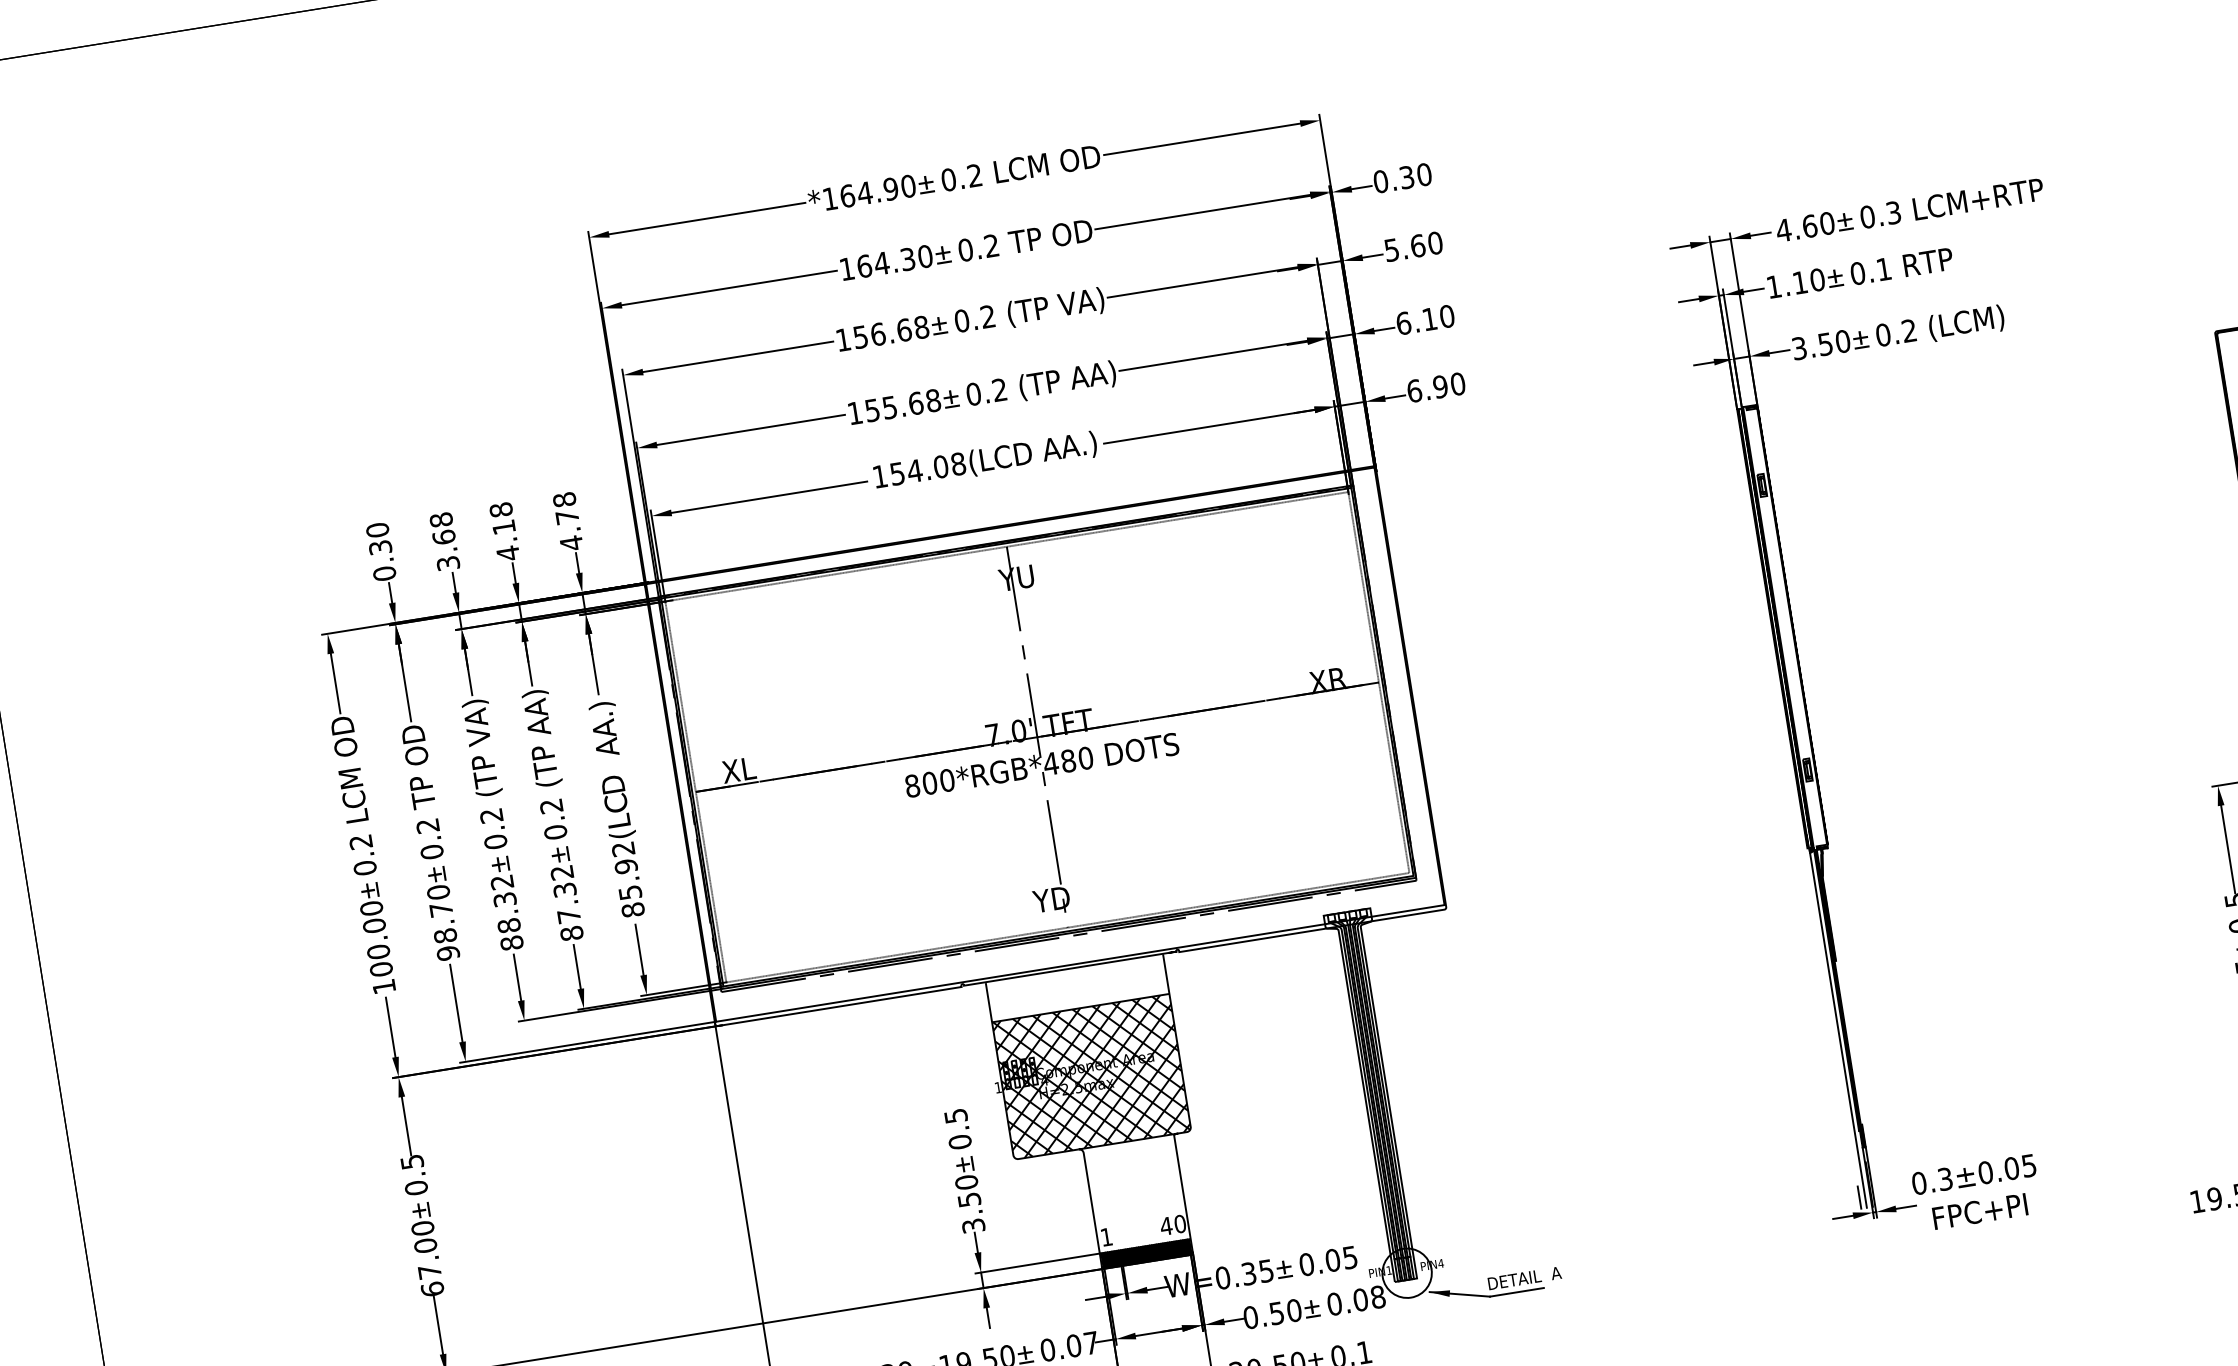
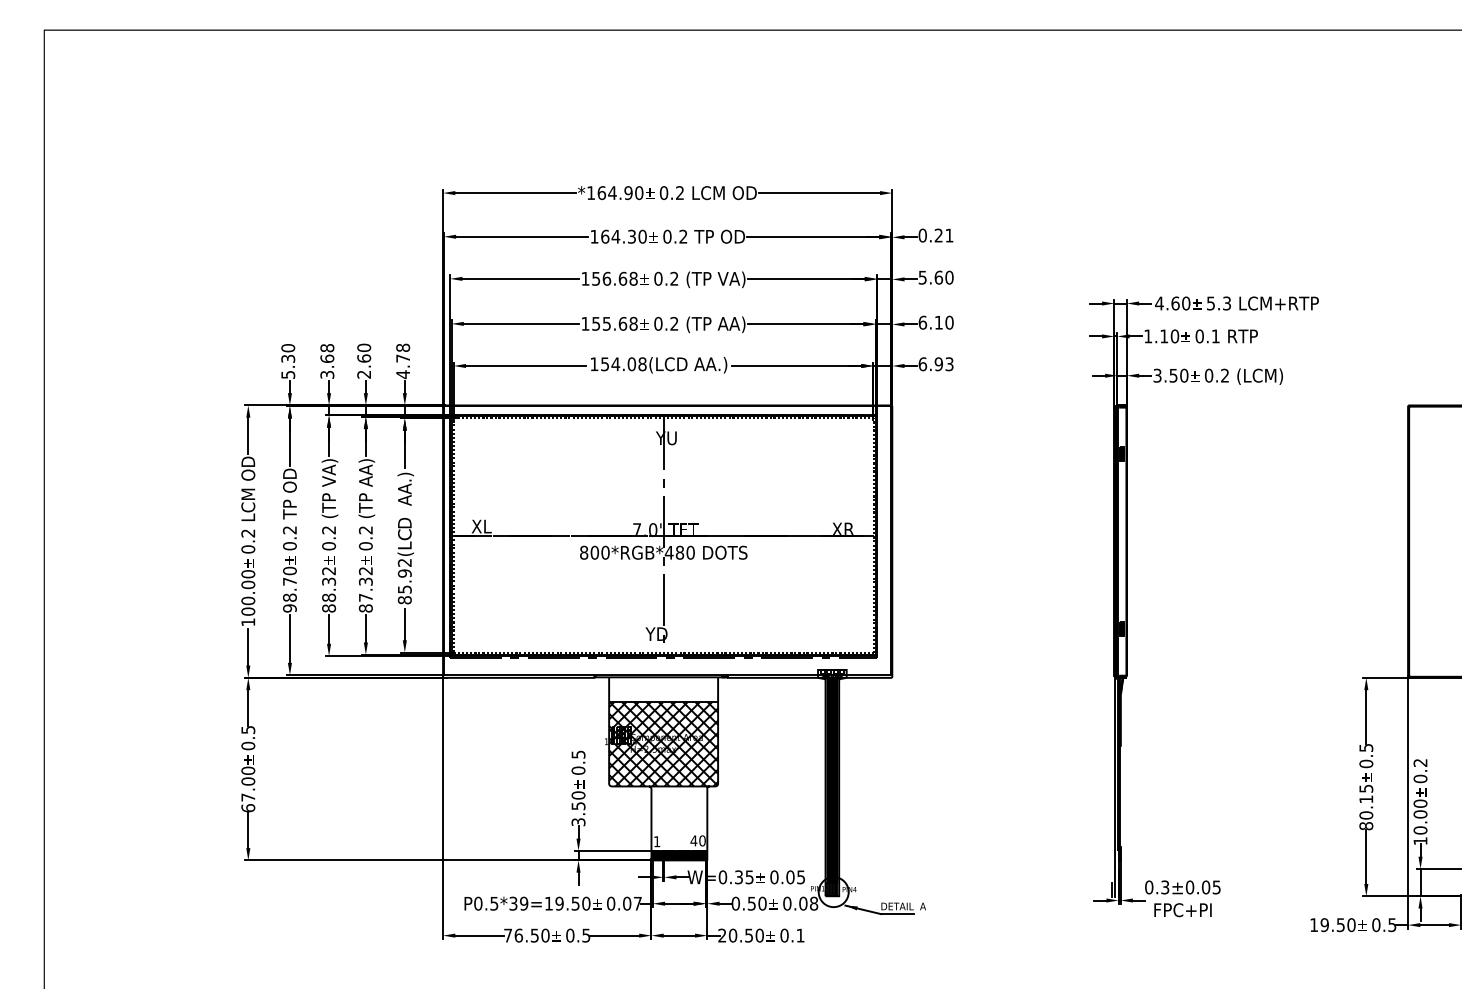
text: (1414, 176) -> (943, 235), 0.30 -> 0.21
text: (1866, 217) -> (1210, 303), 0.3 -> 5.3
text: (1458, 384) -> (949, 364), 6.90 -> 6.93
text: (505, 532) -> (364, 361), 4.18 -> 2.60
text: (384, 572) -> (288, 374), 0.30 -> 5.30

